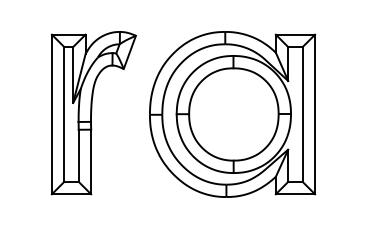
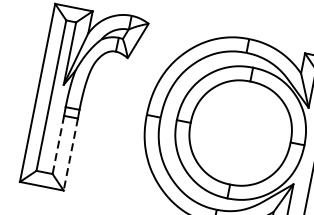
line: (78, 156) -> (57, 145), solid -> dashed
line: (91, 162) -> (71, 155), solid -> dashed

